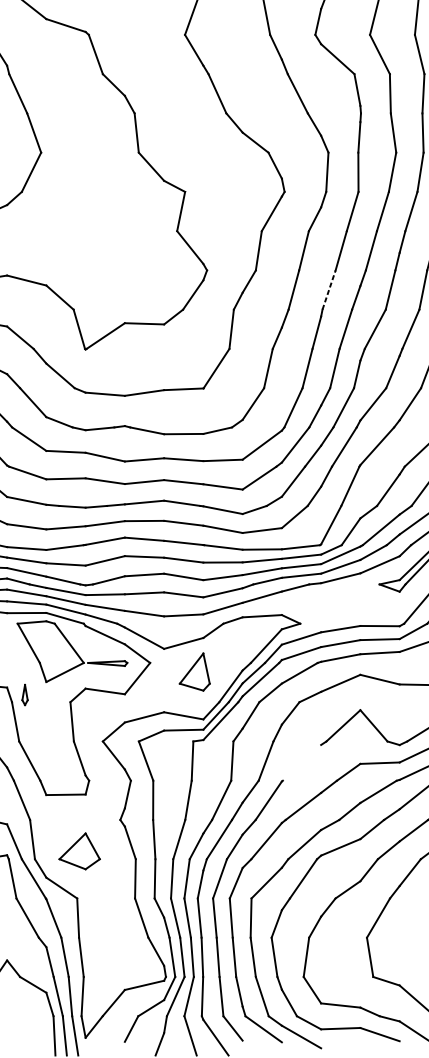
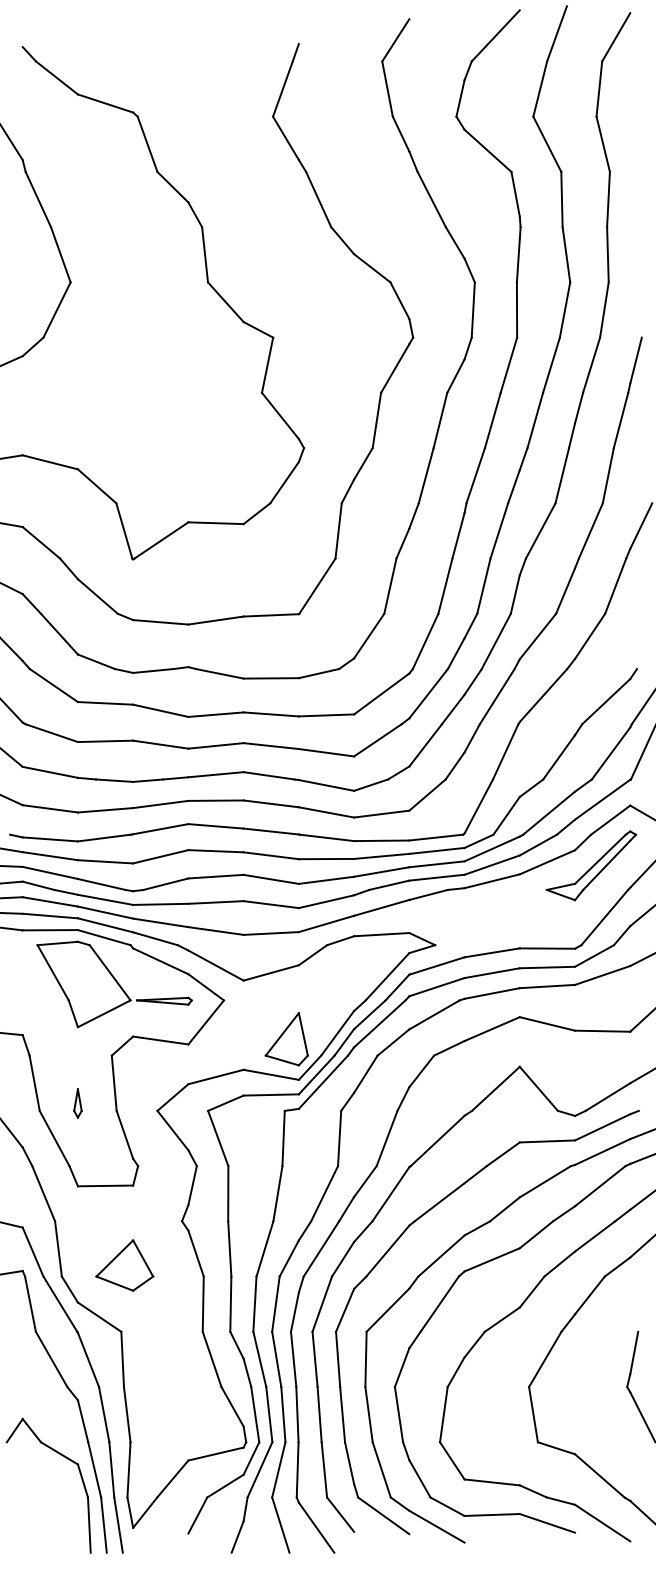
line: (328, 289) -> (475, 475), dashed -> solid
part: (194, 672) -> (286, 1039), moved
part: (24, 695) -> (77, 1103), moved
line: (301, 762) -> (437, 1140), added

